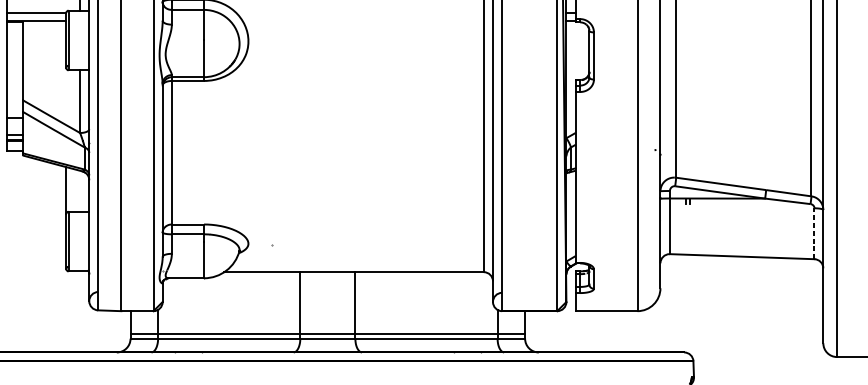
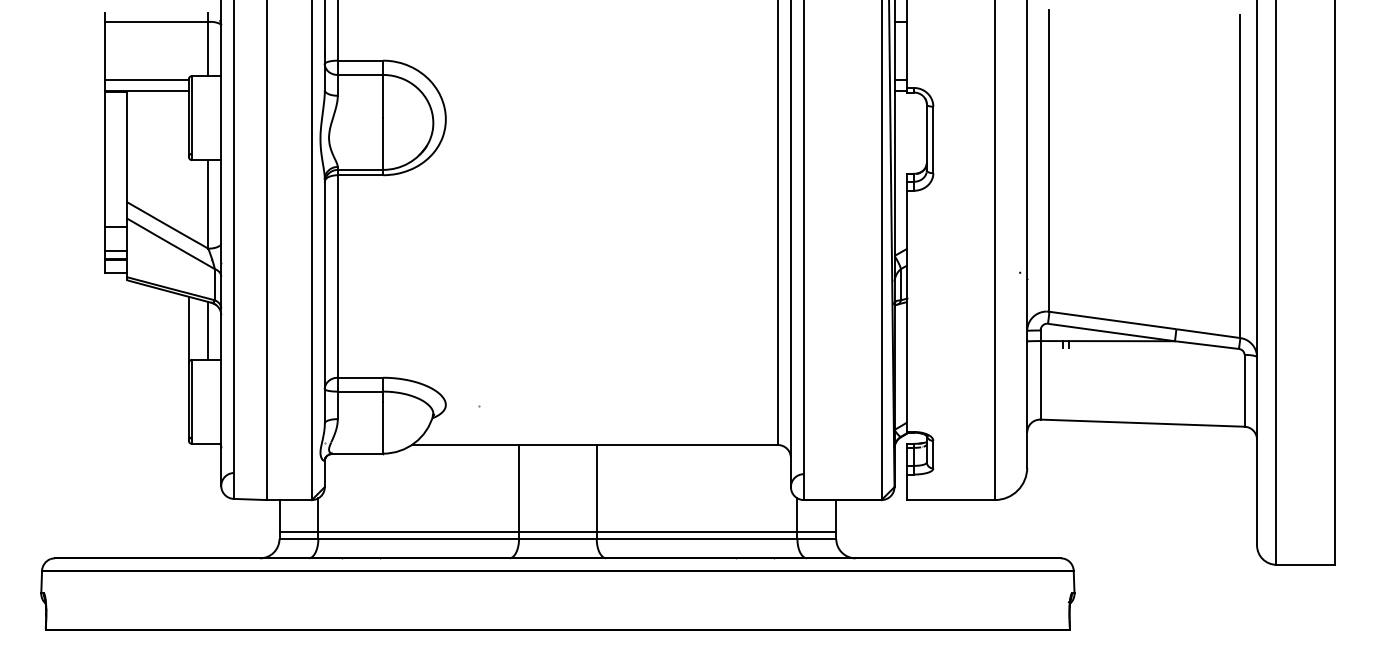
line: (80, 191) -> (208, 330), added
line: (814, 233) -> (1244, 390), dashed -> solid

